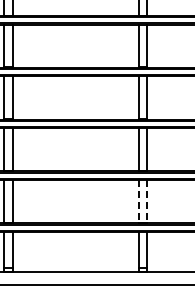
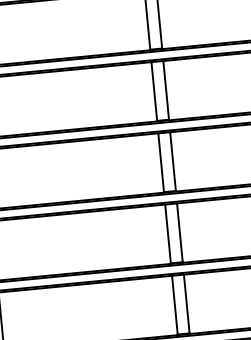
line: (138, 201) -> (174, 305), dashed -> solid
line: (147, 201) -> (186, 304), dashed -> solid

